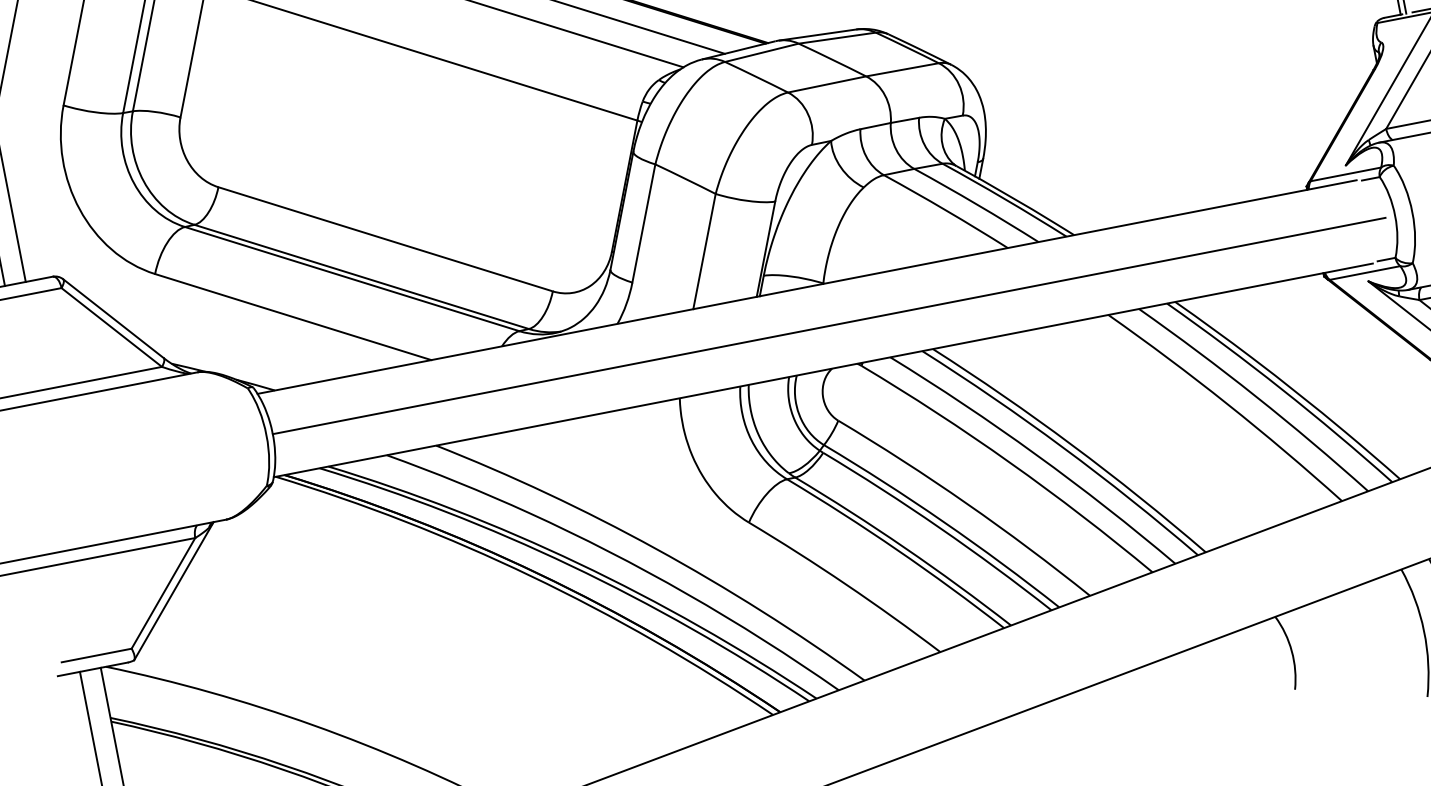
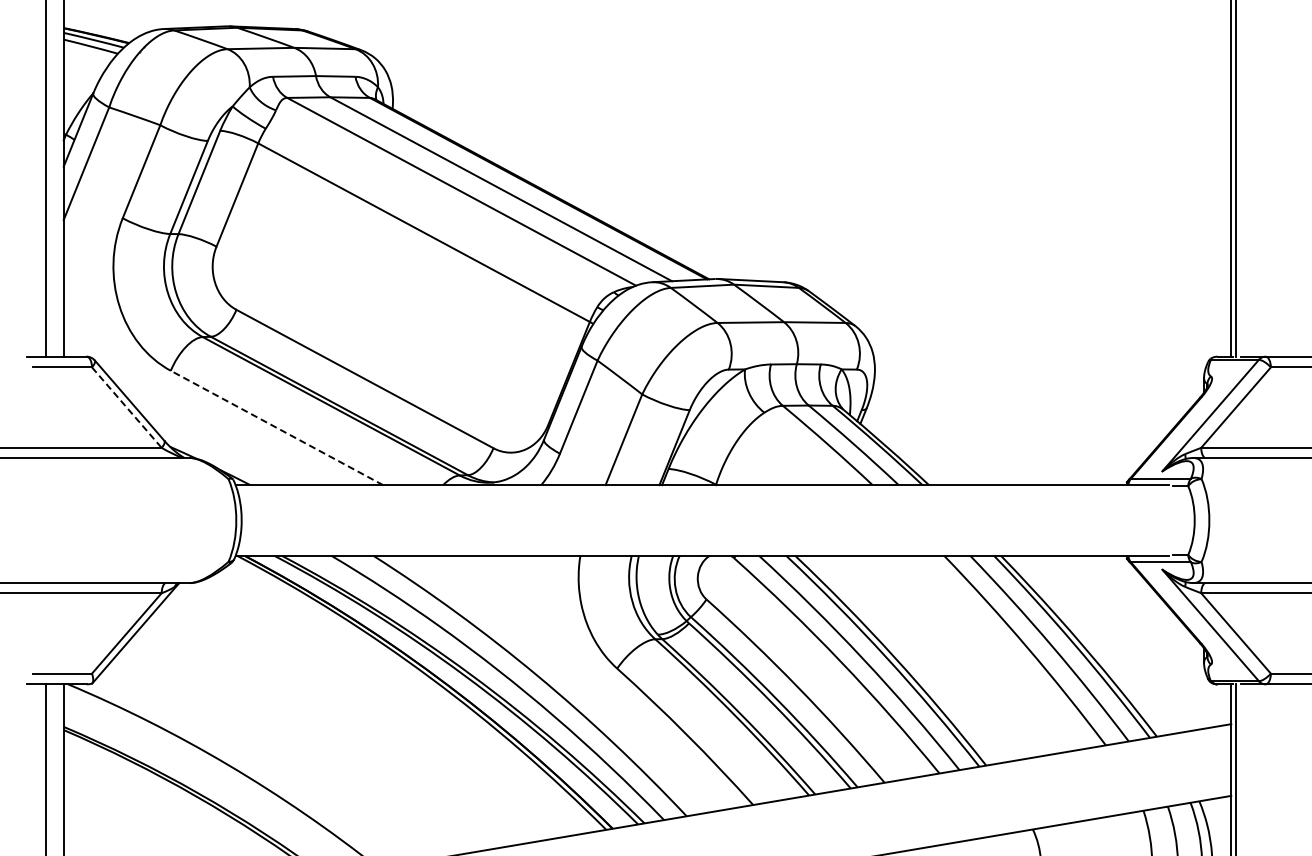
line: (293, 316) -> (277, 427), solid -> dashed
line: (828, 326) -> (713, 520), removed
line: (112, 328) -> (127, 408), solid -> dashed

